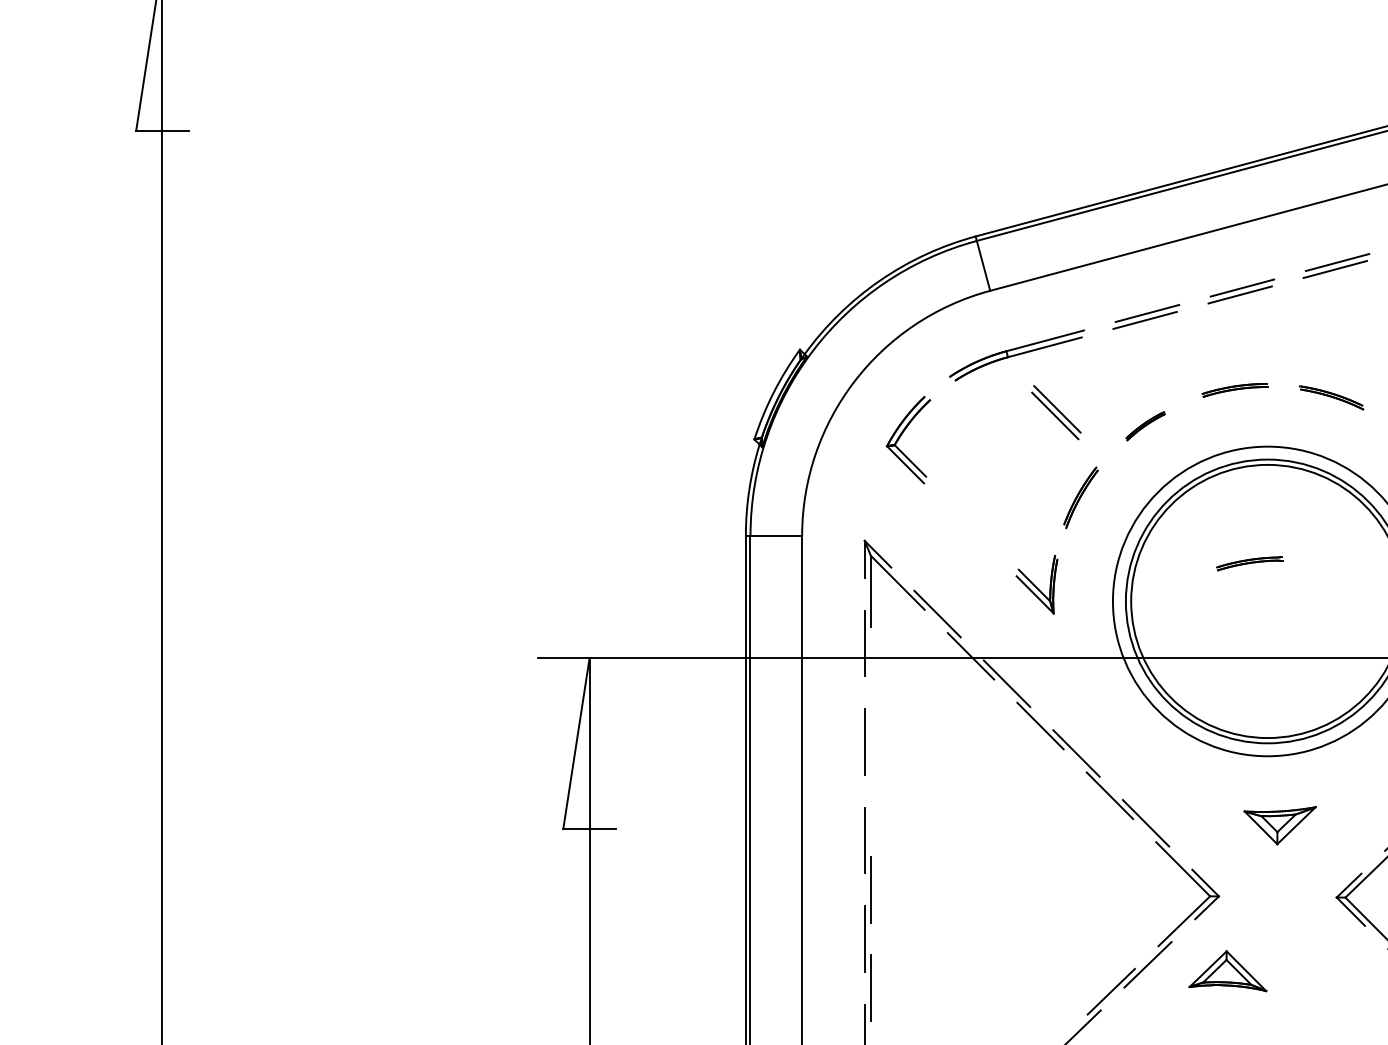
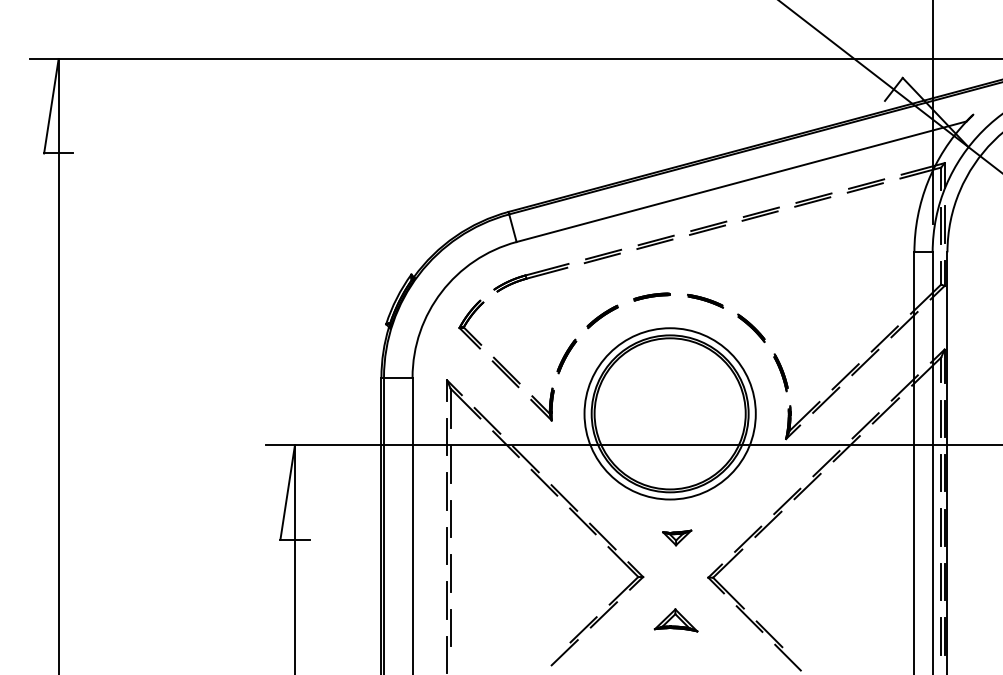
part: (1055, 412) -> (505, 372), moved
part: (1145, 425) -> (602, 316), size x1.43
part: (1248, 562) -> (659, 392), removed
line: (870, 692) -> (450, 464), added
line: (870, 790) -> (450, 518), added
part: (1281, 824) -> (677, 537), size x0.71
part: (1226, 971) -> (675, 620), moved

